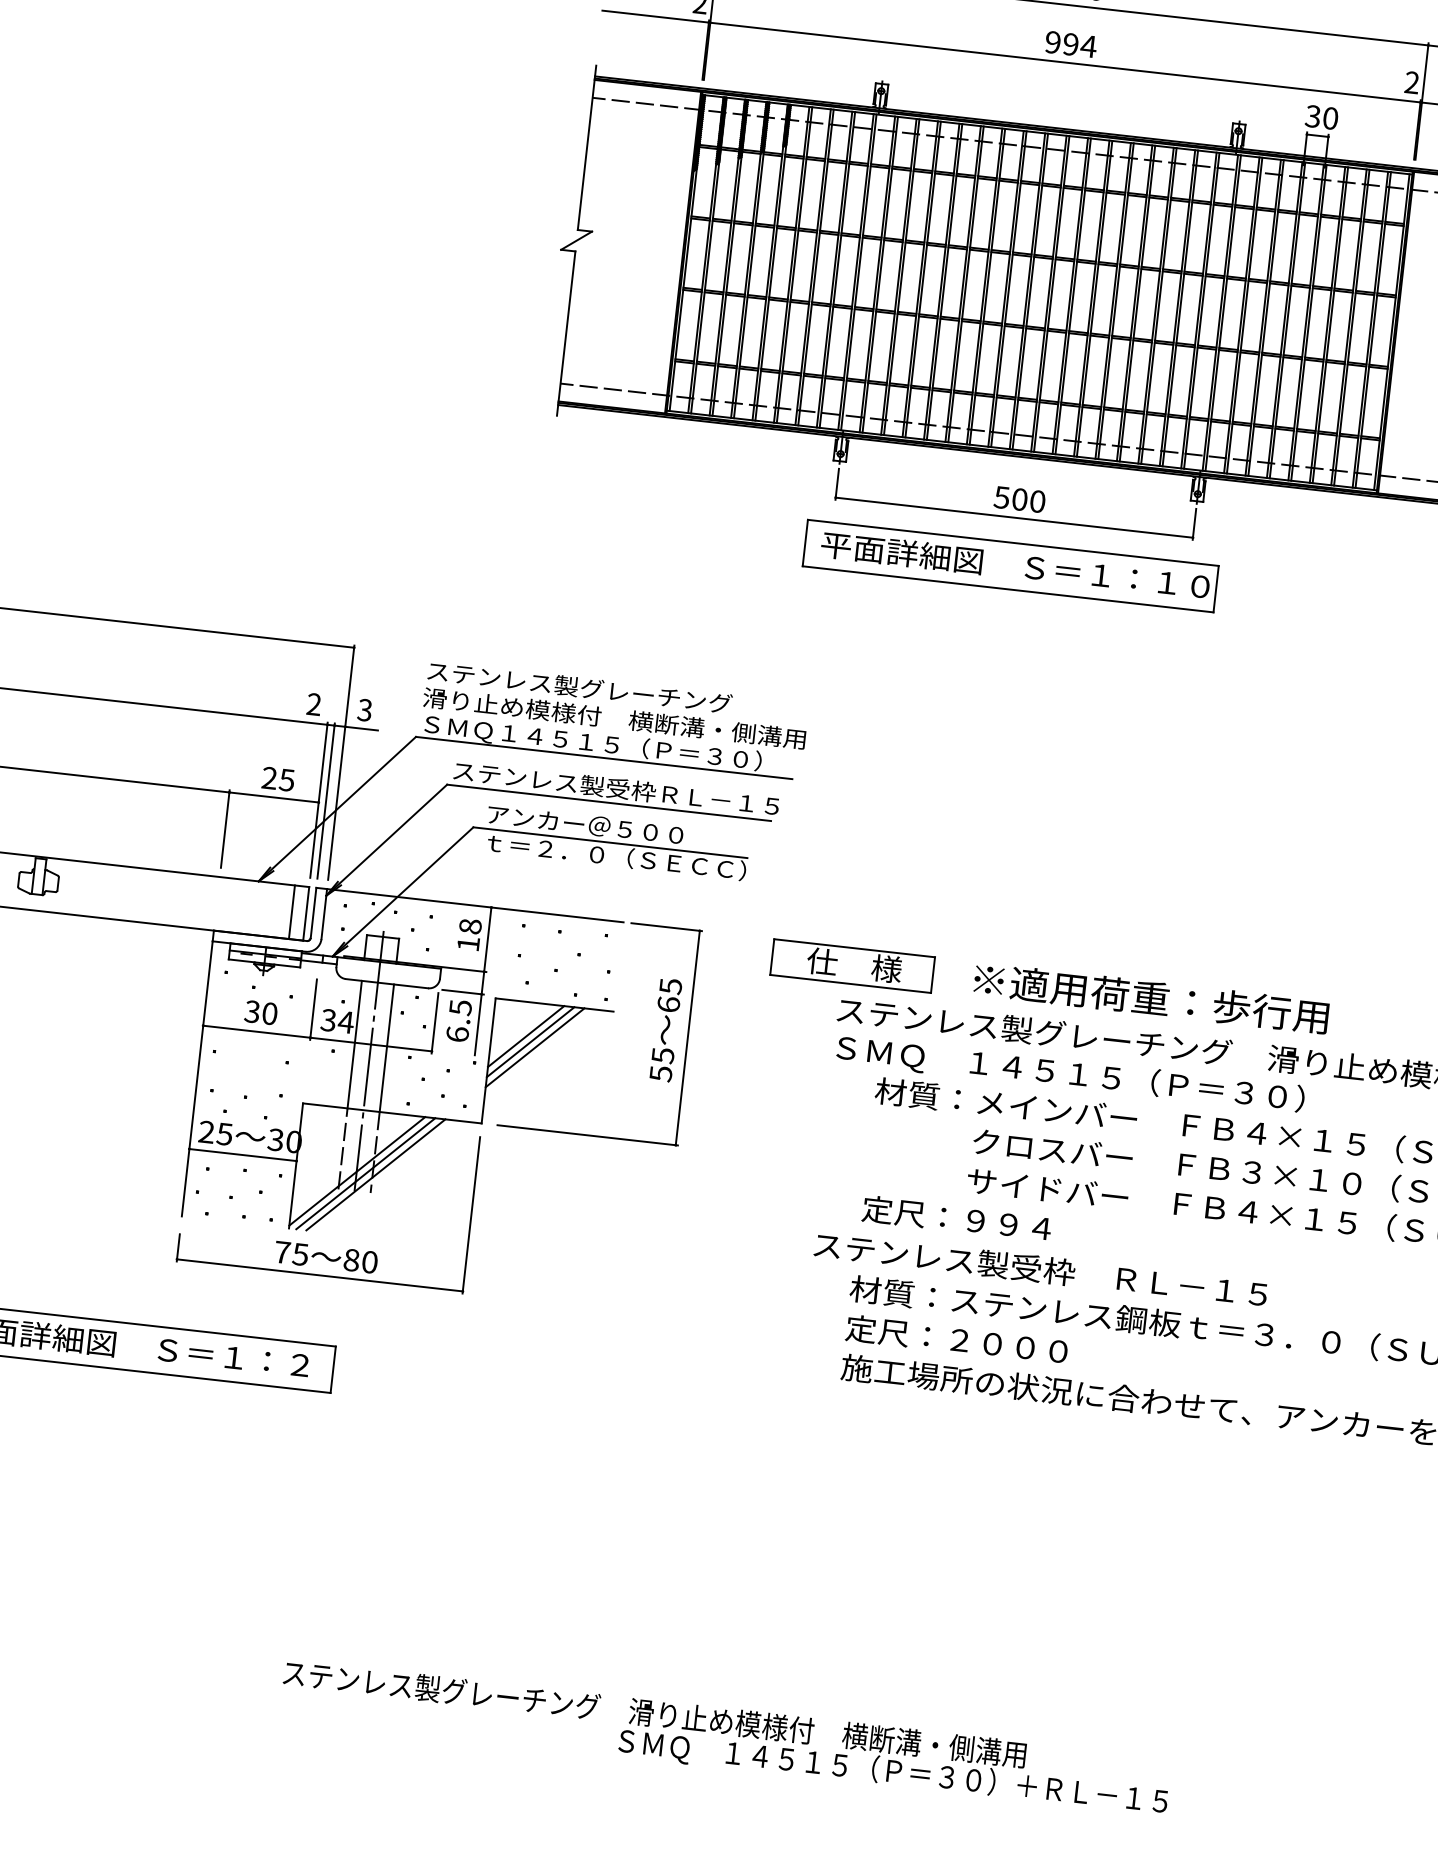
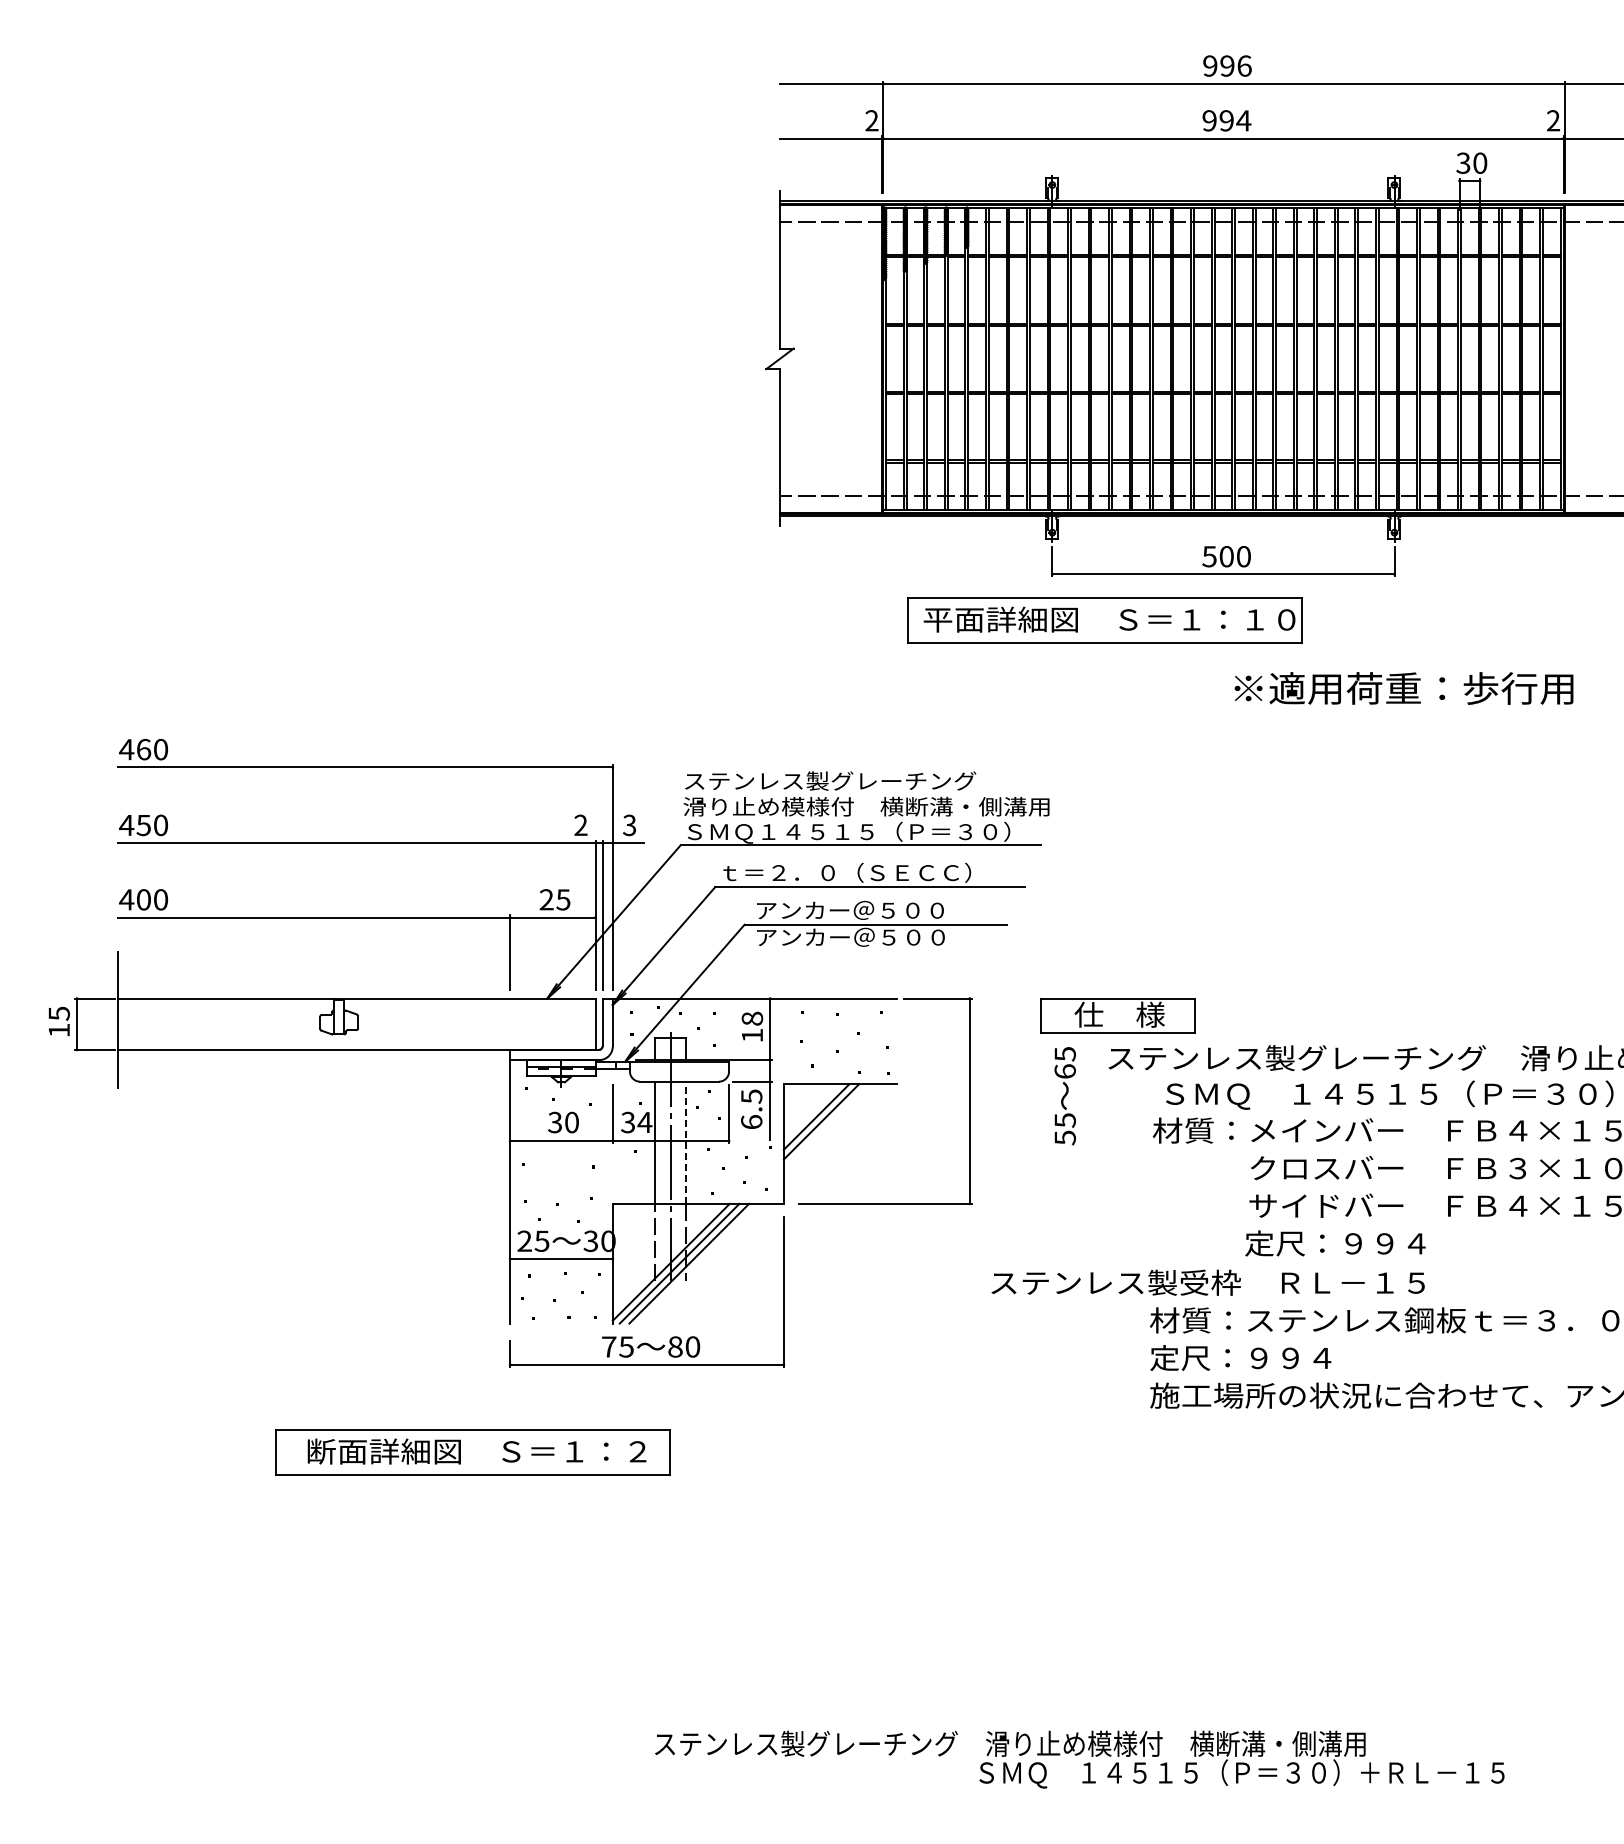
part: (1010, 565) -> (1104, 620), moved
text: (616, 788) -> (875, 872), ステンレス製受枠ＲＬ－１５ -> ｔ＝２．０（ＳＥＣＣ）
text: (615, 856) -> (882, 937), ｔ＝２．０（ＳＥＣＣ） -> アンカー＠５００
line: (292, 911) -> (582, 1023), removed
text: (1150, 998) -> (1403, 688), moved
text: (665, 1030) -> (1064, 1096), moved
line: (387, 1047) -> (686, 1142), solid -> dashed
line: (534, 1047) -> (825, 1126), removed
text: (1070, 1073) -> (1389, 1094), moved
text: (956, 1218) -> (1335, 1243), moved
text: (1040, 1269) -> (1207, 1282), moved
text: (1009, 1346) -> (1306, 1358), 定尺：２０００ -> 定尺：９９４

